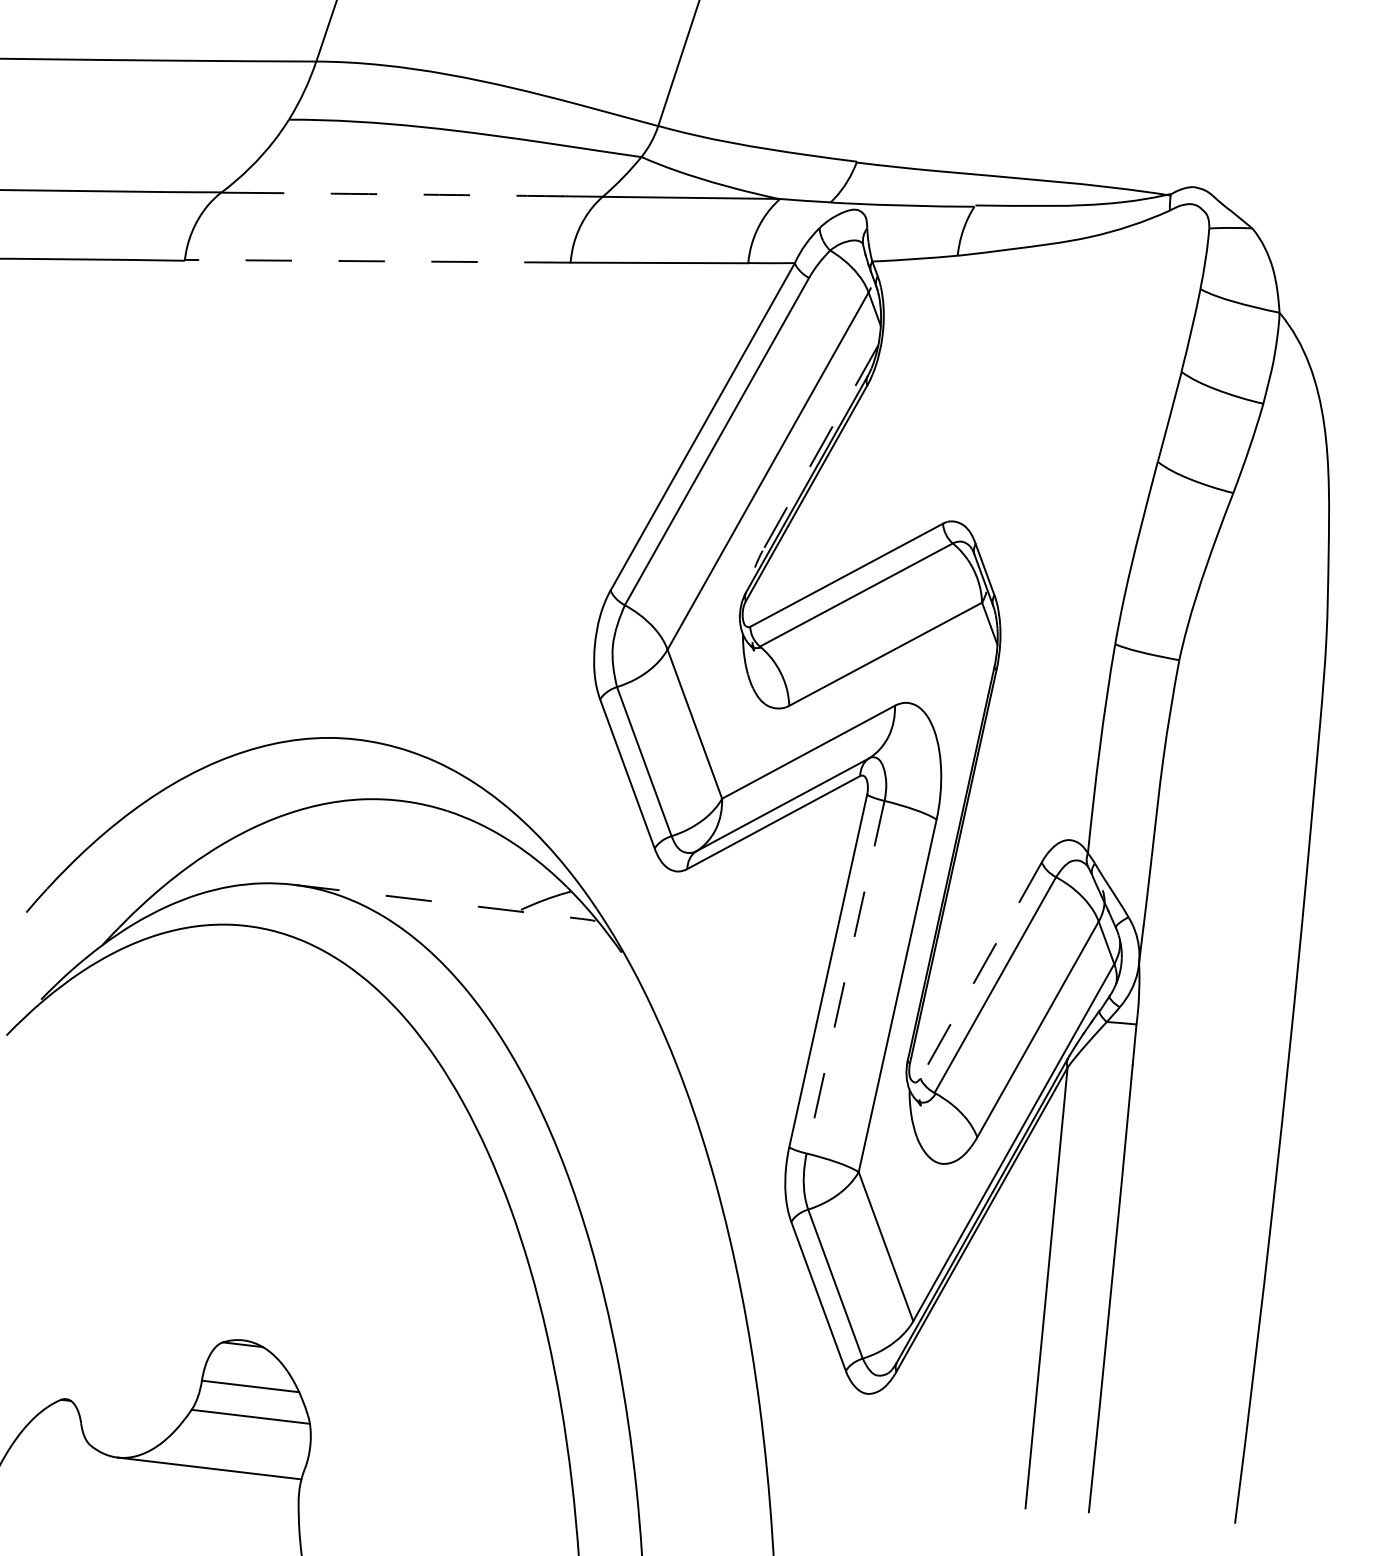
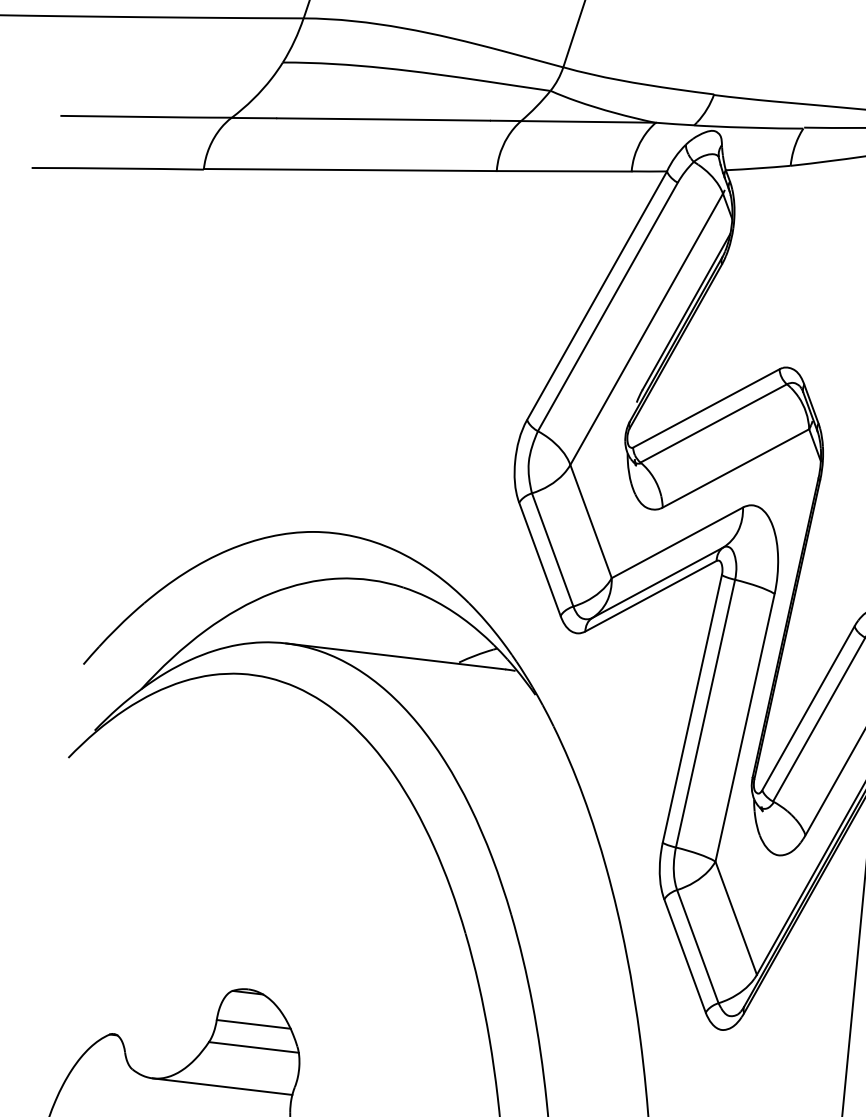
arc: (421, 194) -> (383, 119), dashed -> solid
line: (377, 261) -> (350, 170), dashed -> solid
line: (820, 448) -> (686, 312), dashed -> solid
line: (438, 901) -> (396, 656), dashed -> solid
line: (980, 971) -> (807, 709), dashed -> solid
line: (845, 977) -> (705, 713), dashed -> solid

